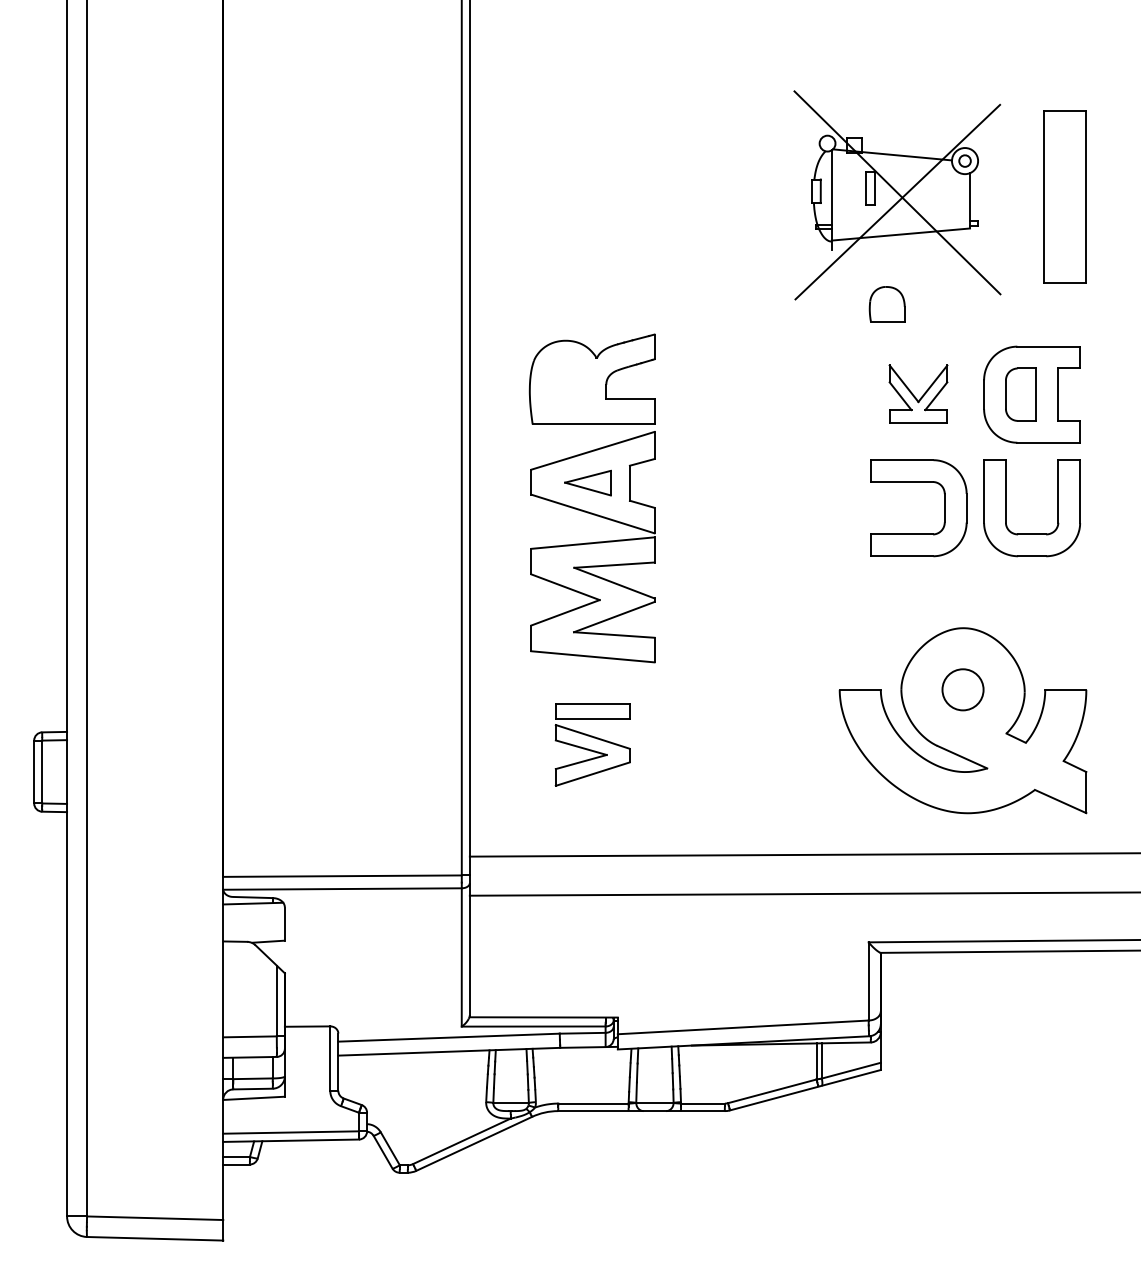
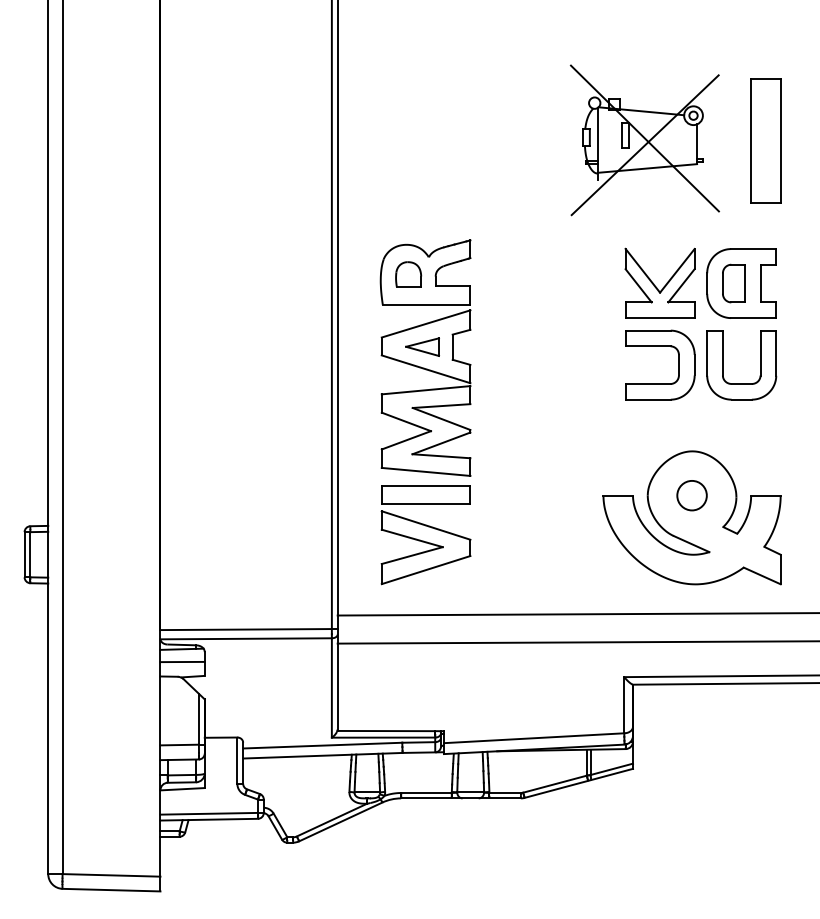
part: (887, 304) -> (408, 274), moved
part: (917, 393) -> (659, 282), size x1.67
part: (592, 745) -> (425, 535), size x1.67
line: (253, 920) -> (182, 661), added

